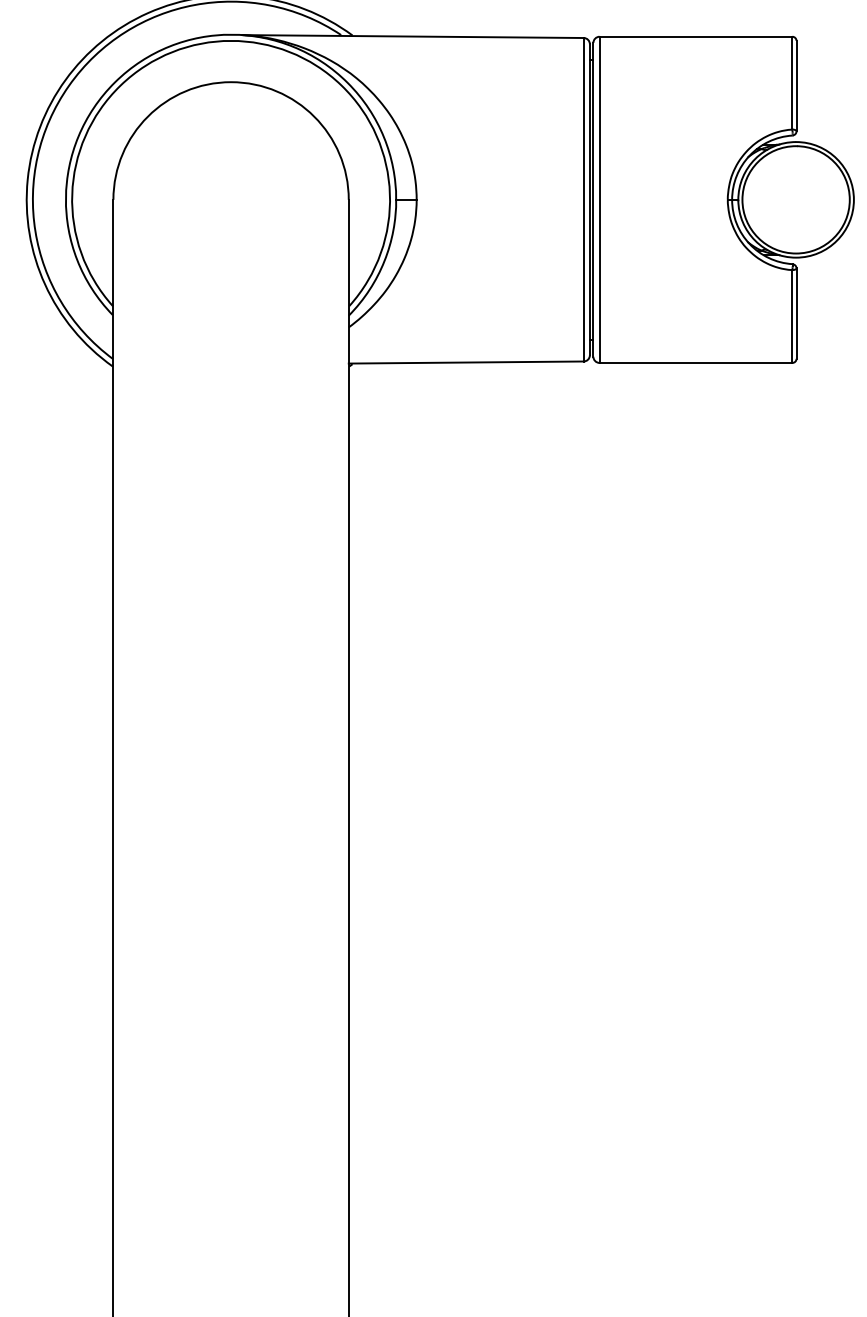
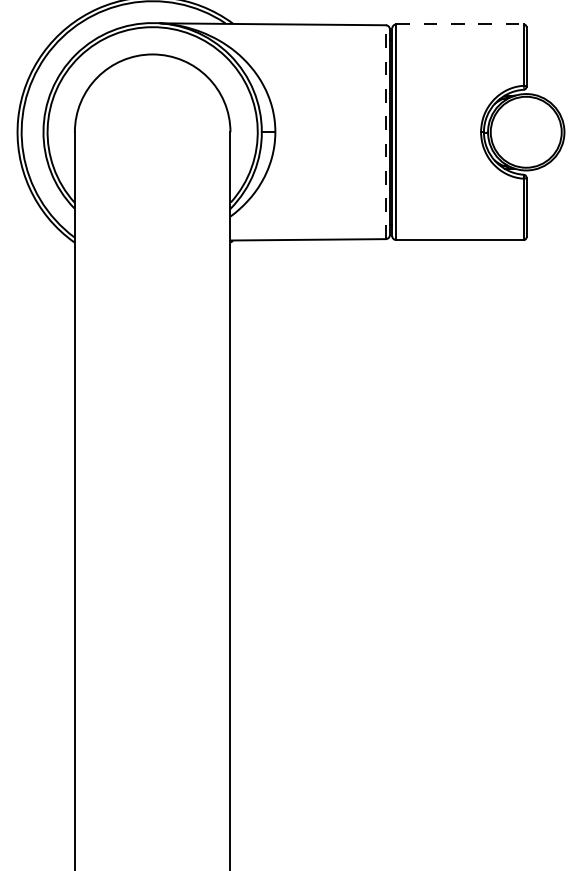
line: (696, 36) -> (460, 24), solid -> dashed
line: (583, 200) -> (385, 132), solid -> dashed

